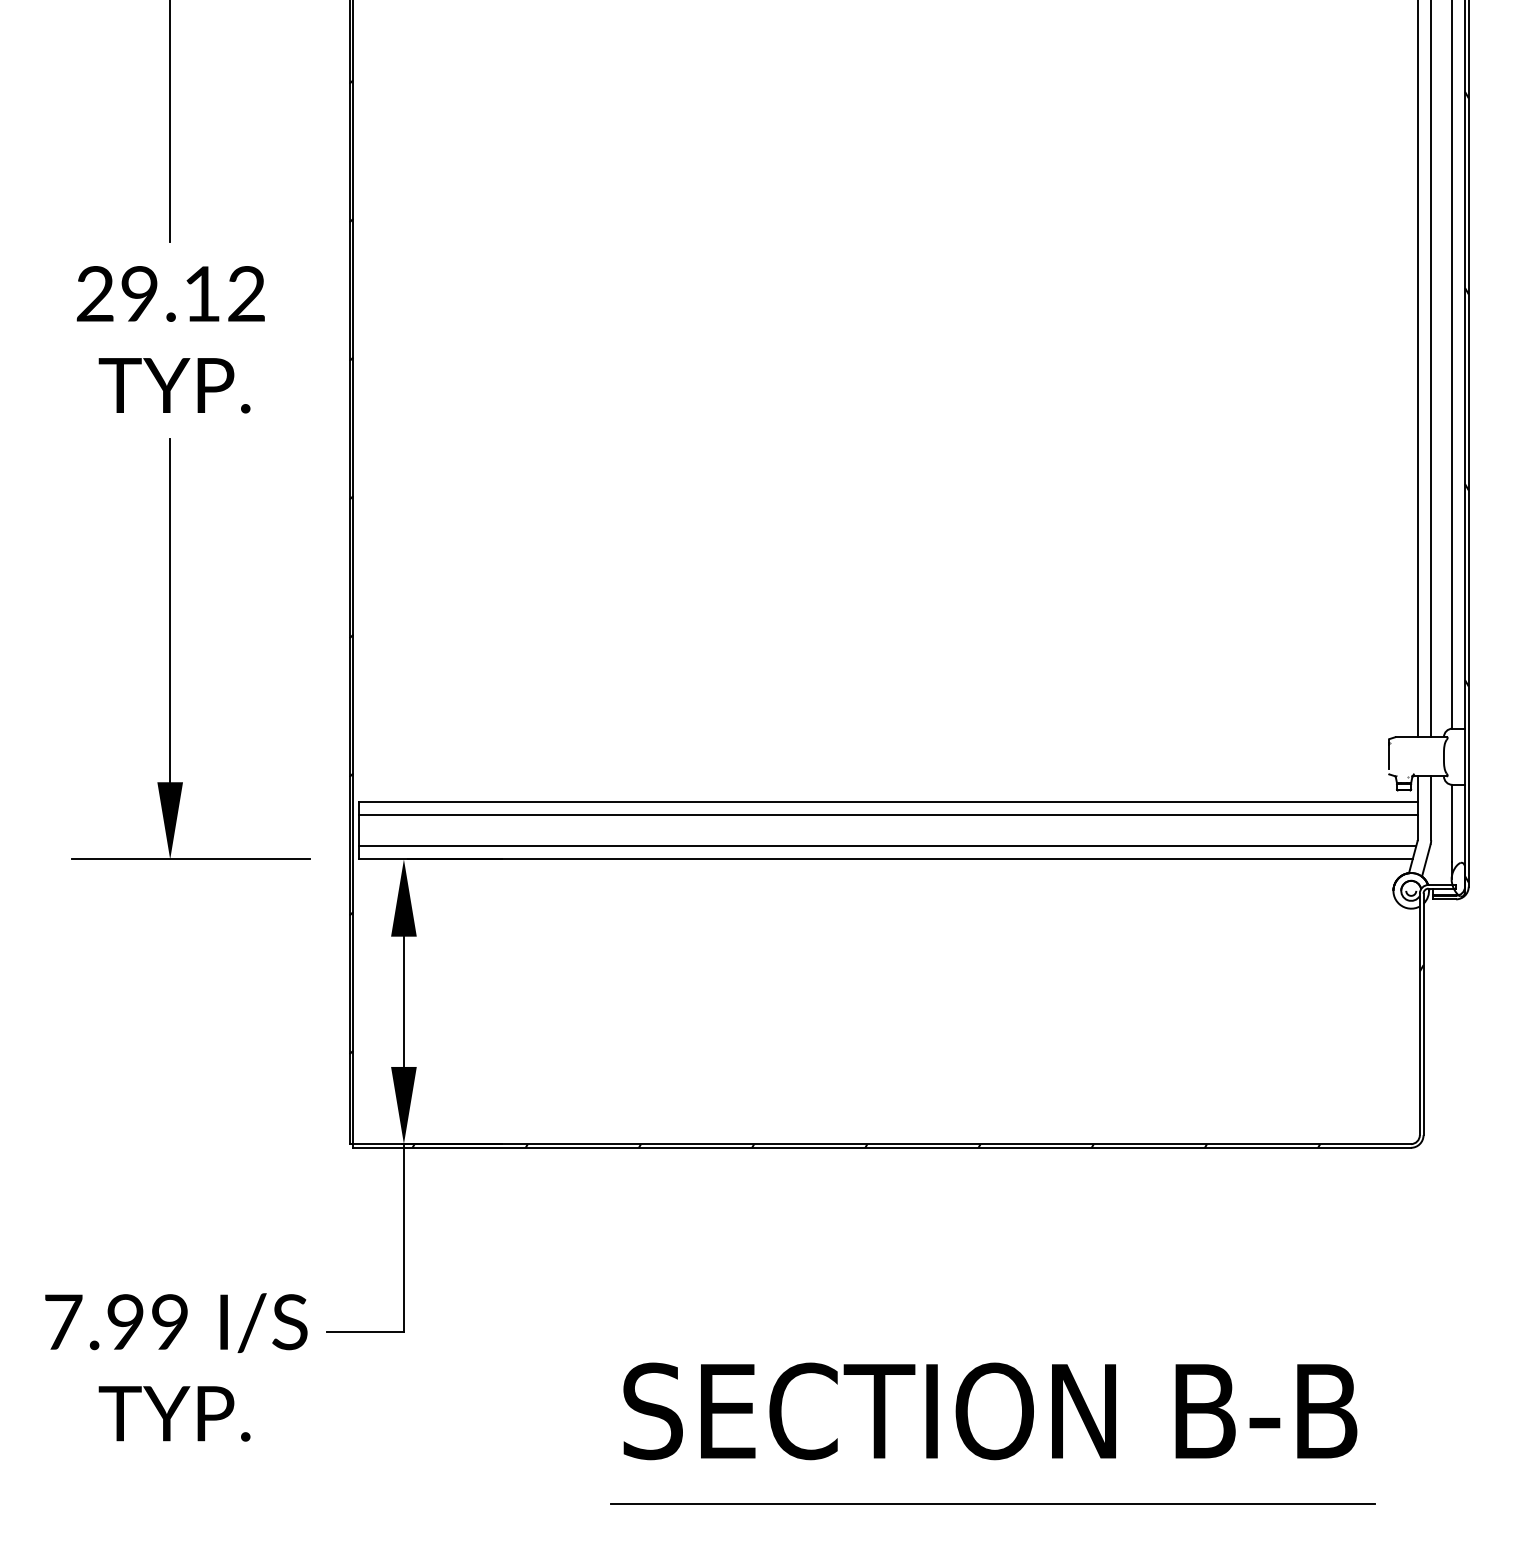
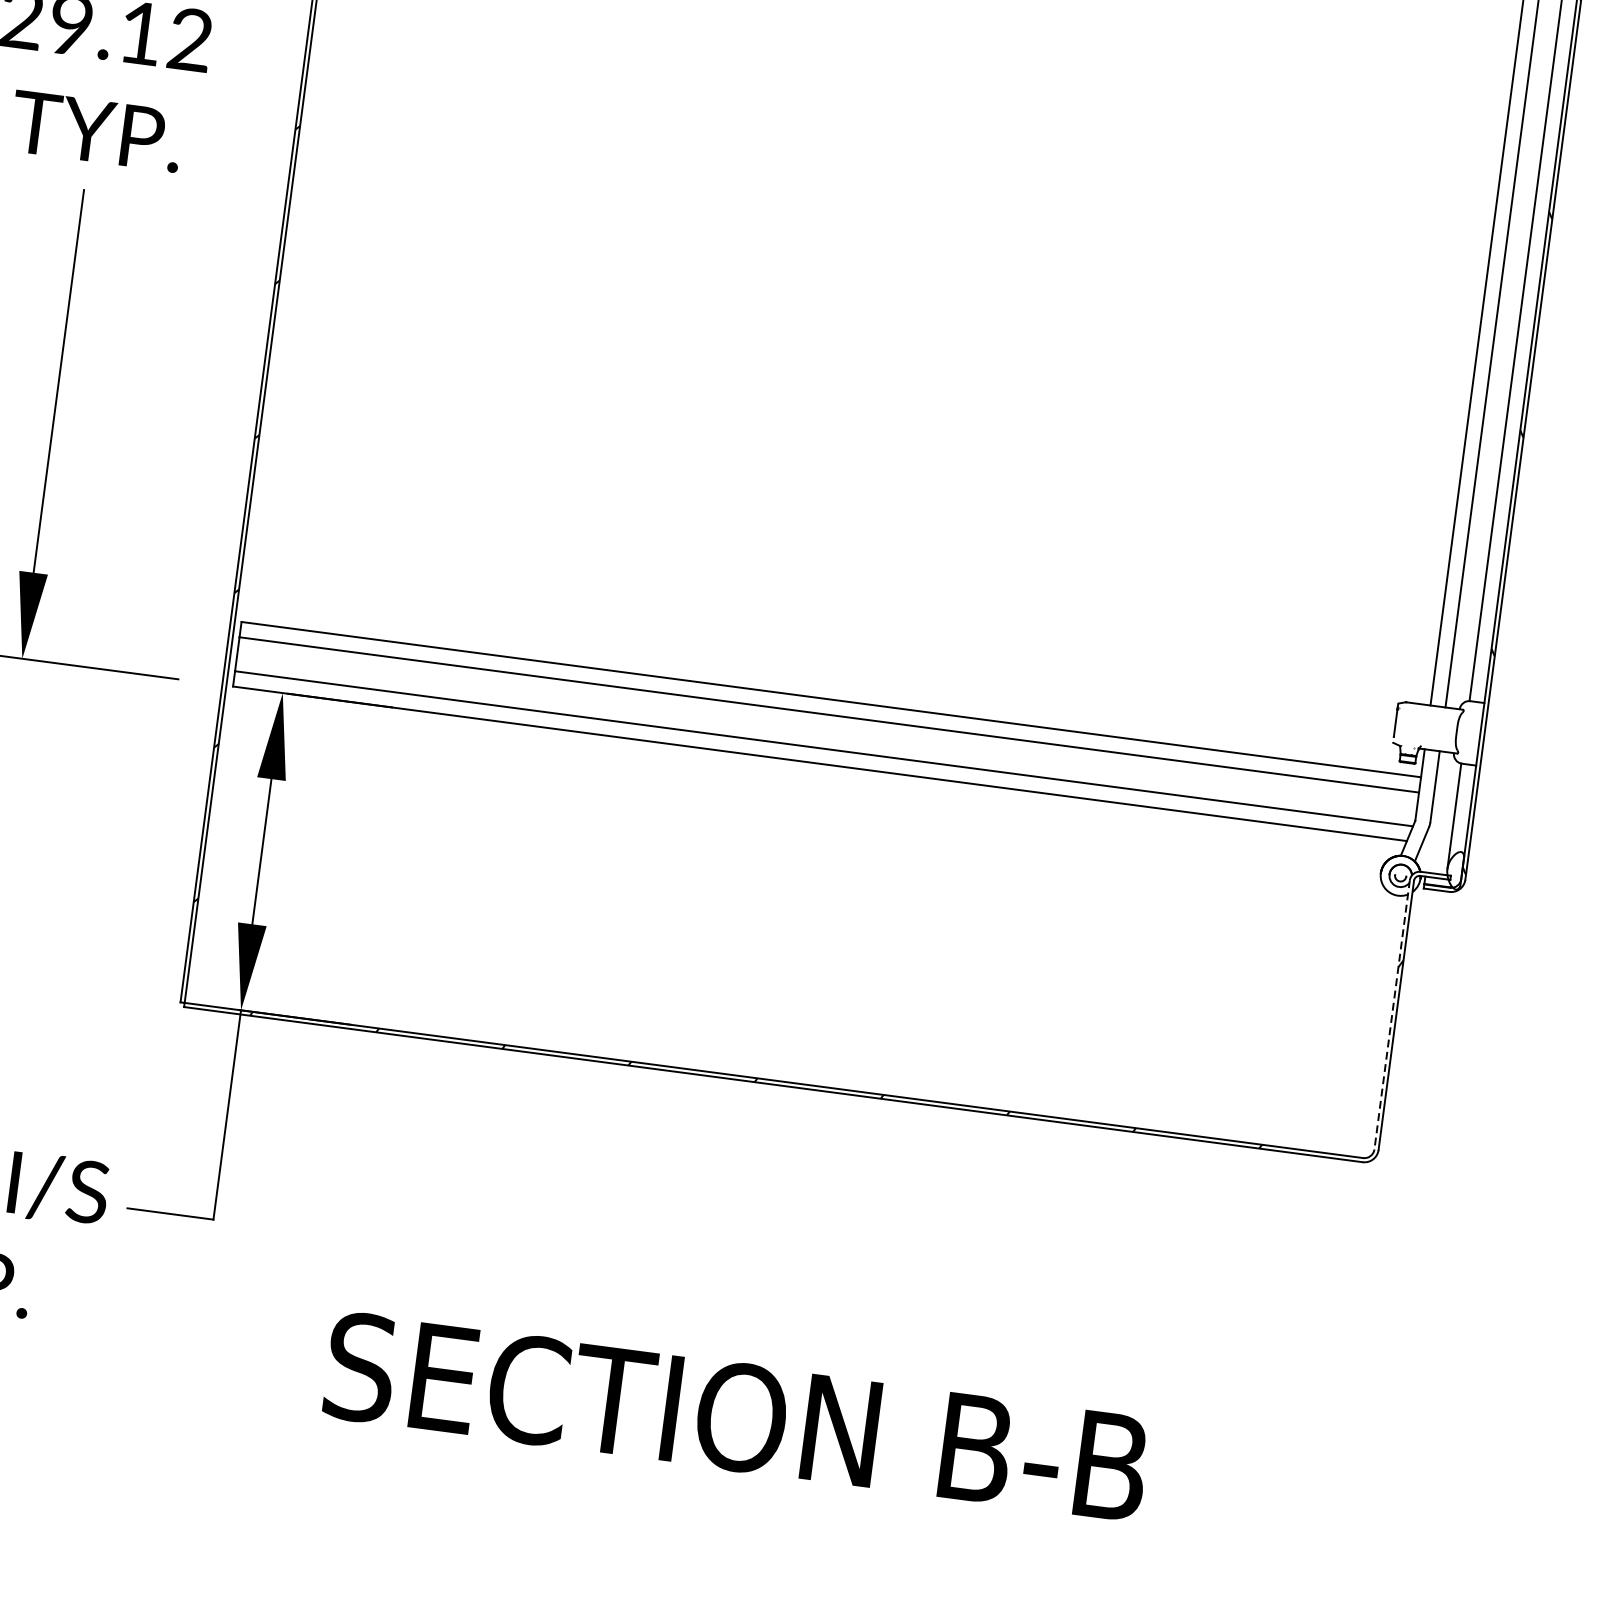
line: (1419, 1014) -> (1391, 1014), solid -> dashed
text: (990, 1411) -> (736, 1417), moved
line: (992, 1504) -> (844, 1498), removed

